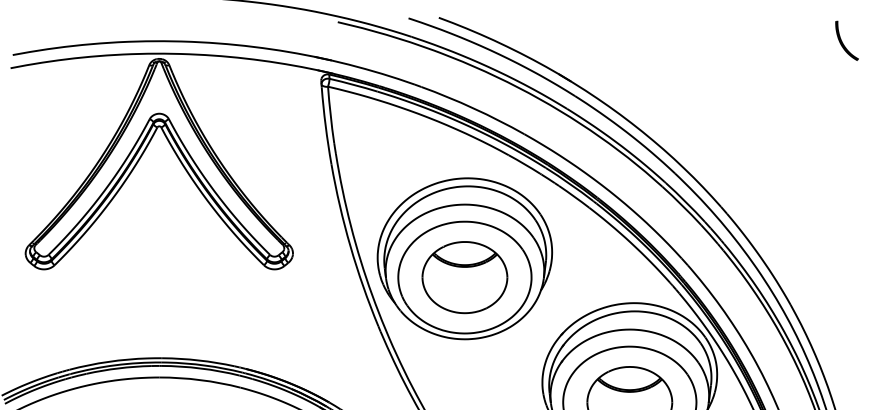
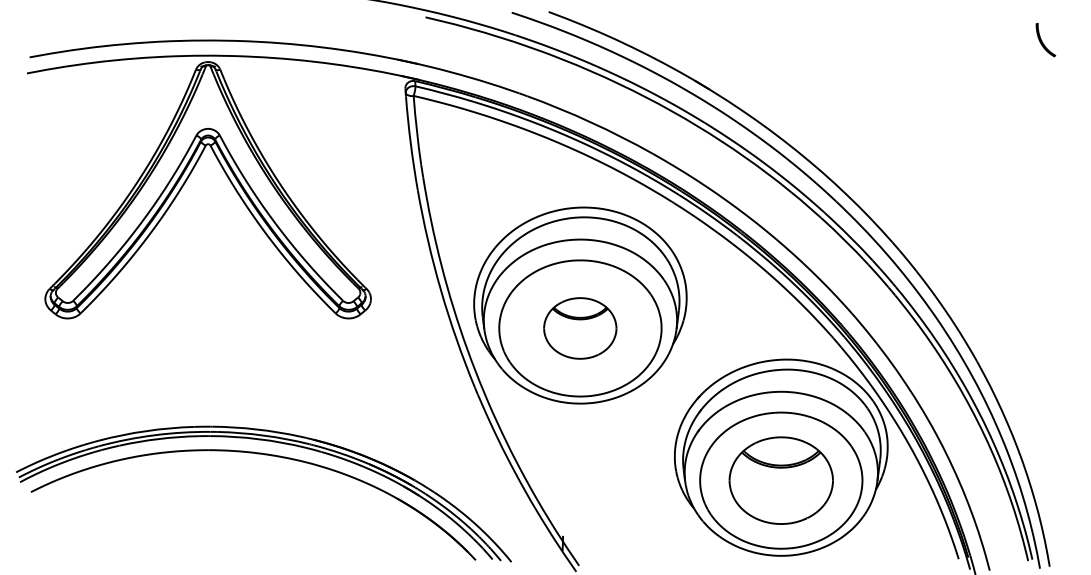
part: (846, 40) -> (1045, 39), size x0.7
part: (464, 277) -> (579, 328), size x0.7

